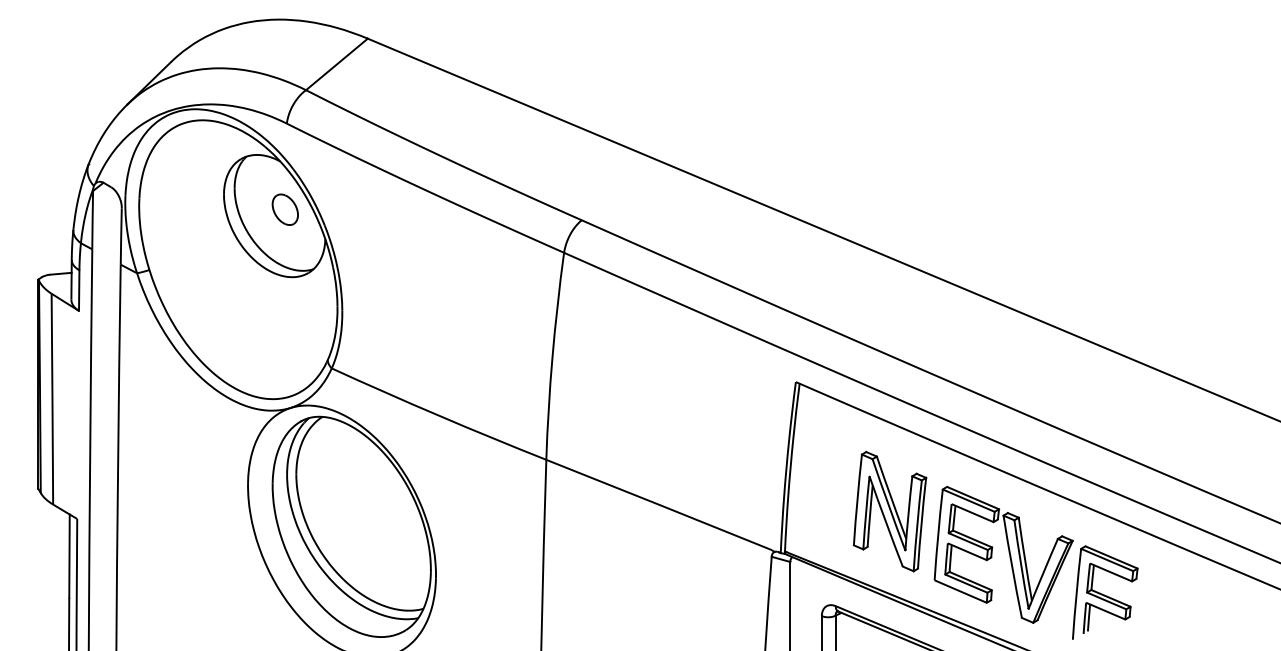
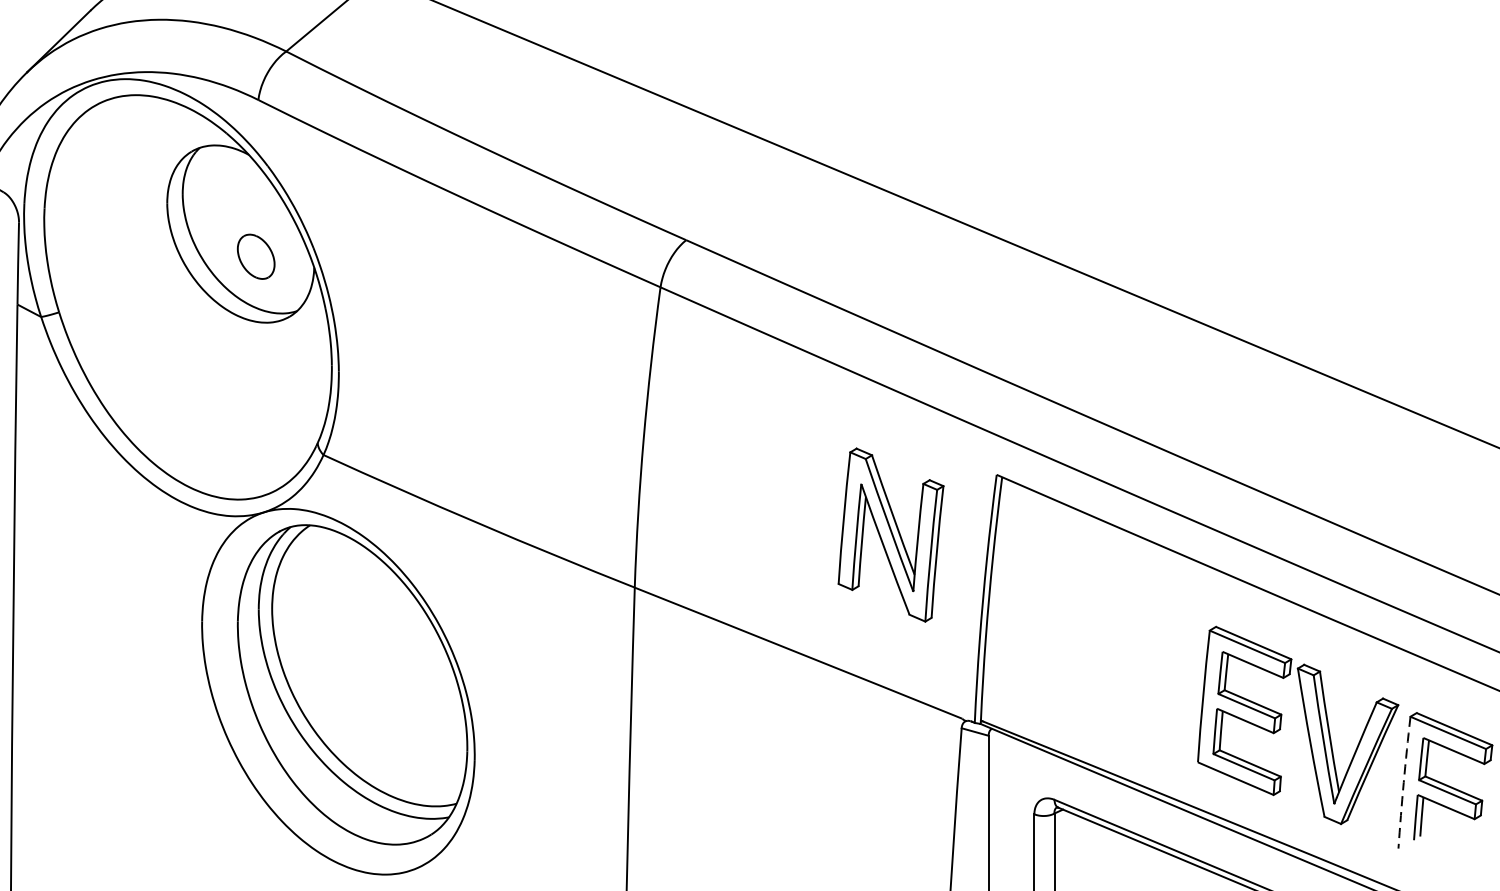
part: (284, 209) -> (255, 256), moved
part: (889, 511) -> (890, 534), moved
arc: (1076, 594) -> (1403, 782), solid -> dashed

